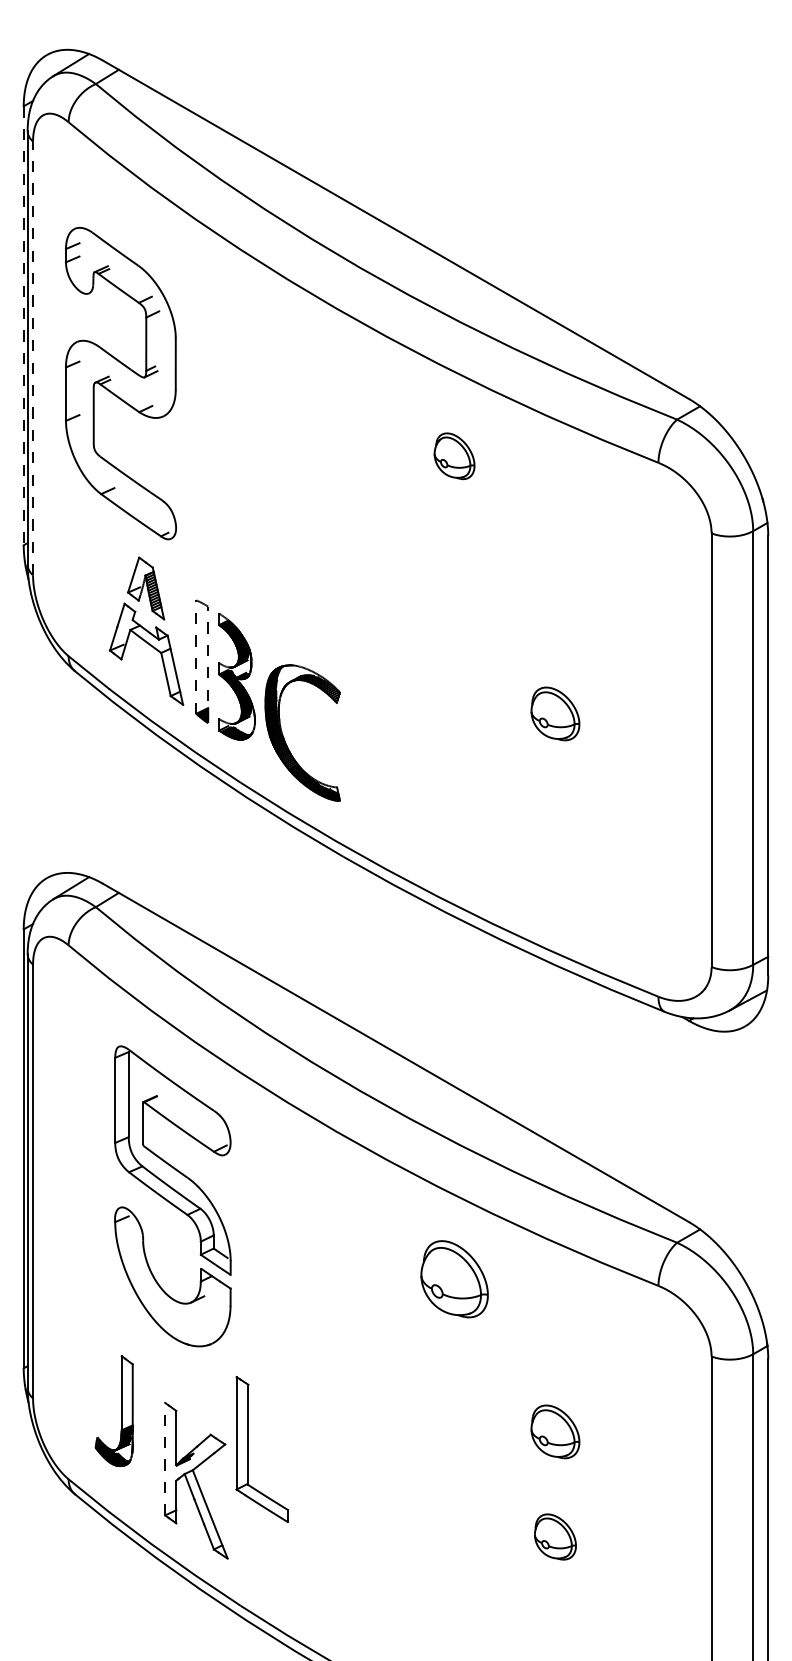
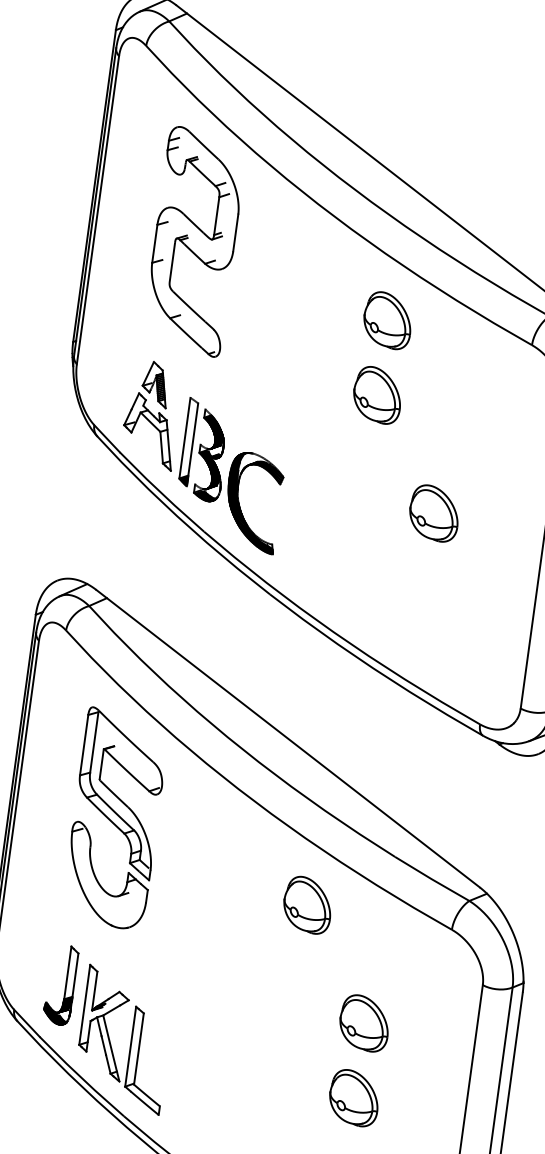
line: (23, 326) -> (94, 186), dashed -> solid
line: (33, 358) -> (98, 210), dashed -> solid
part: (120, 383) -> (194, 241), moved
part: (454, 456) -> (387, 320), size x1.67
part: (454, 561) -> (377, 395), added
line: (196, 657) -> (184, 438), dashed -> solid
line: (208, 664) -> (192, 444), dashed -> solid
part: (555, 713) -> (434, 513), size x1.43
part: (121, 1410) -> (65, 985), moved
part: (555, 1431) -> (364, 1023), size x1.43
part: (248, 1449) -> (137, 1059), moved
line: (165, 1458) -> (85, 1004), dashed -> solid
part: (555, 1536) -> (354, 1097), size x1.67

